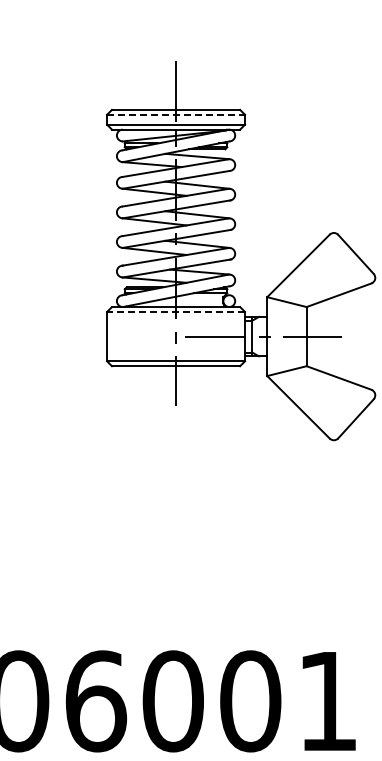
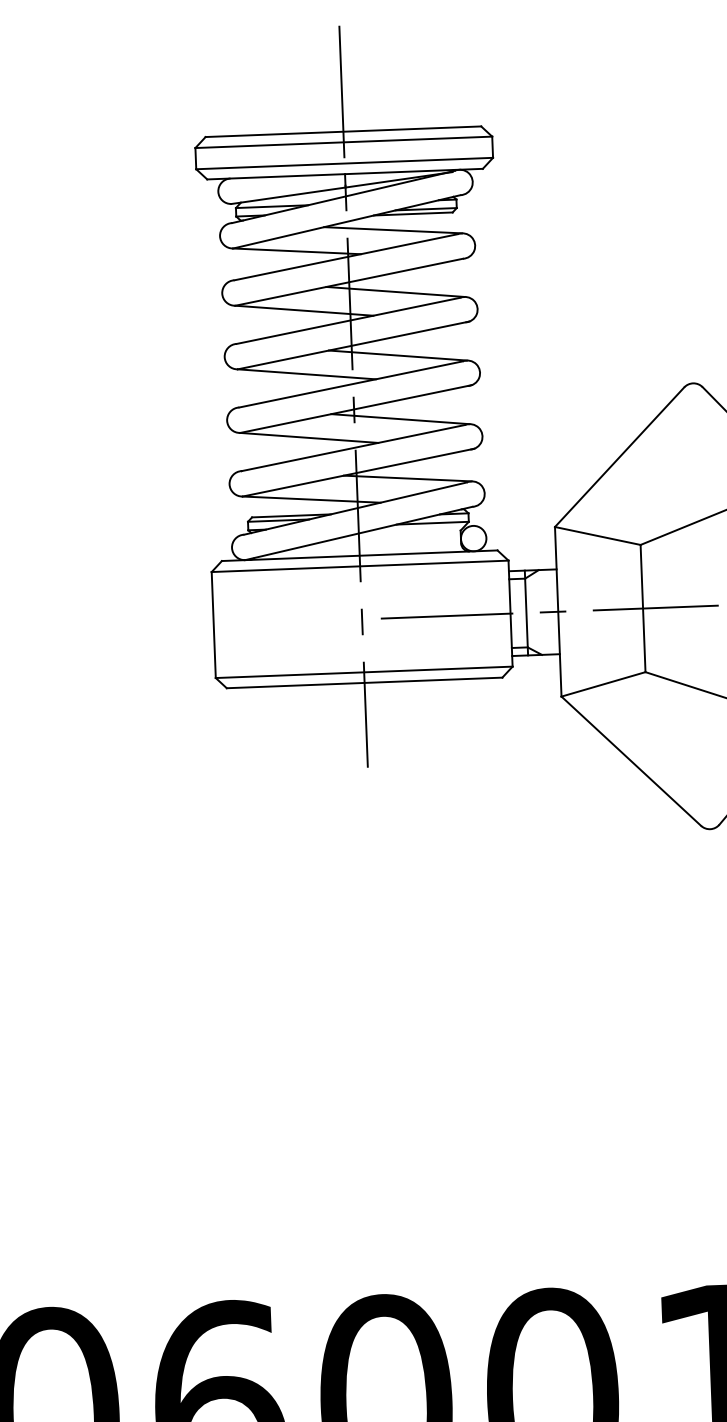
line: (176, 114) -> (344, 141), dashed -> solid
line: (175, 311) -> (358, 565), dashed -> solid

